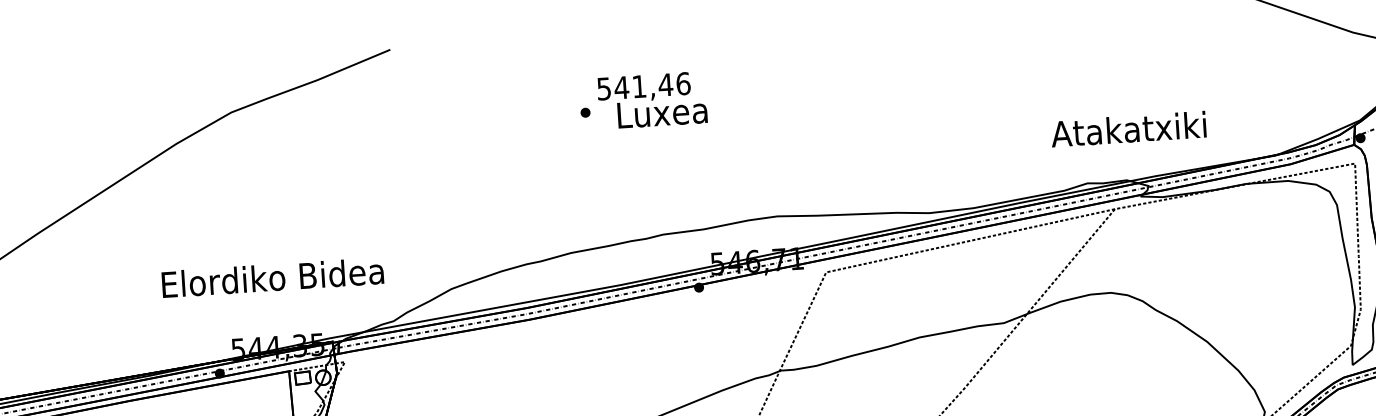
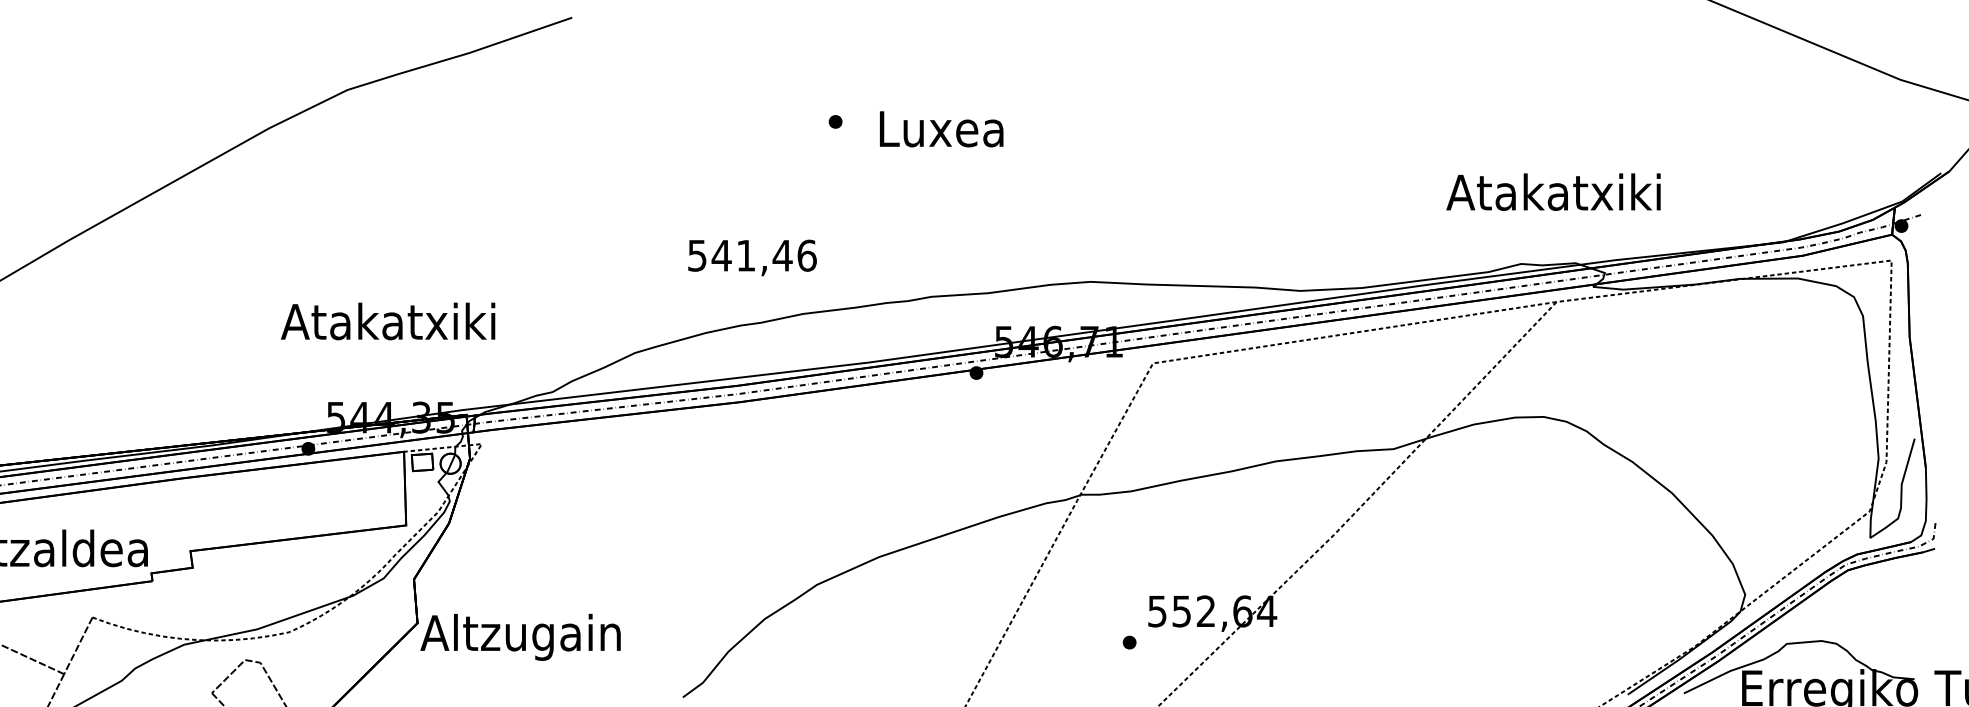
text: (644, 87) -> (752, 257), moved
text: (1128, 128) -> (1553, 191), moved
text: (273, 277) -> (390, 321), Elordiko Bidea -> Atakatxiki

